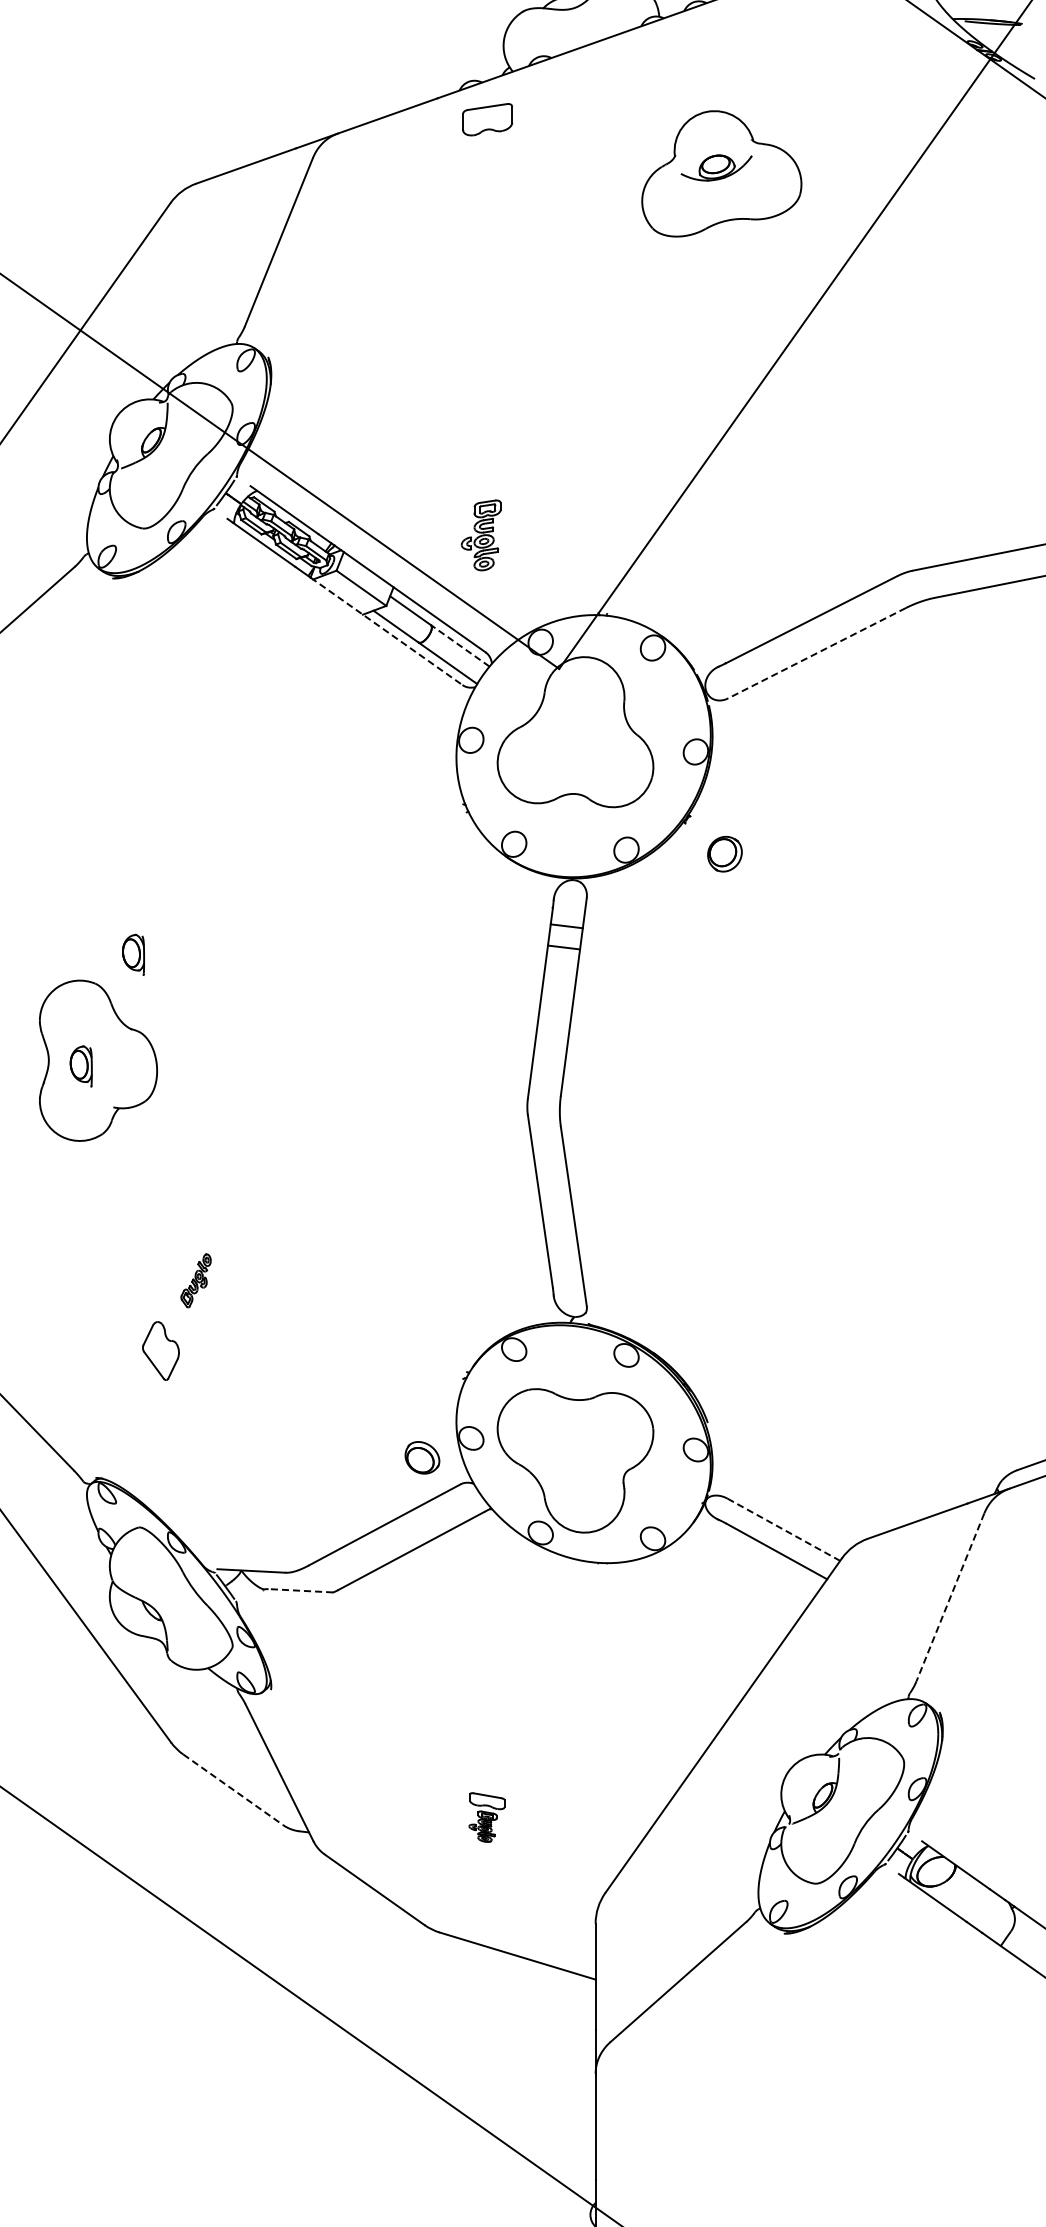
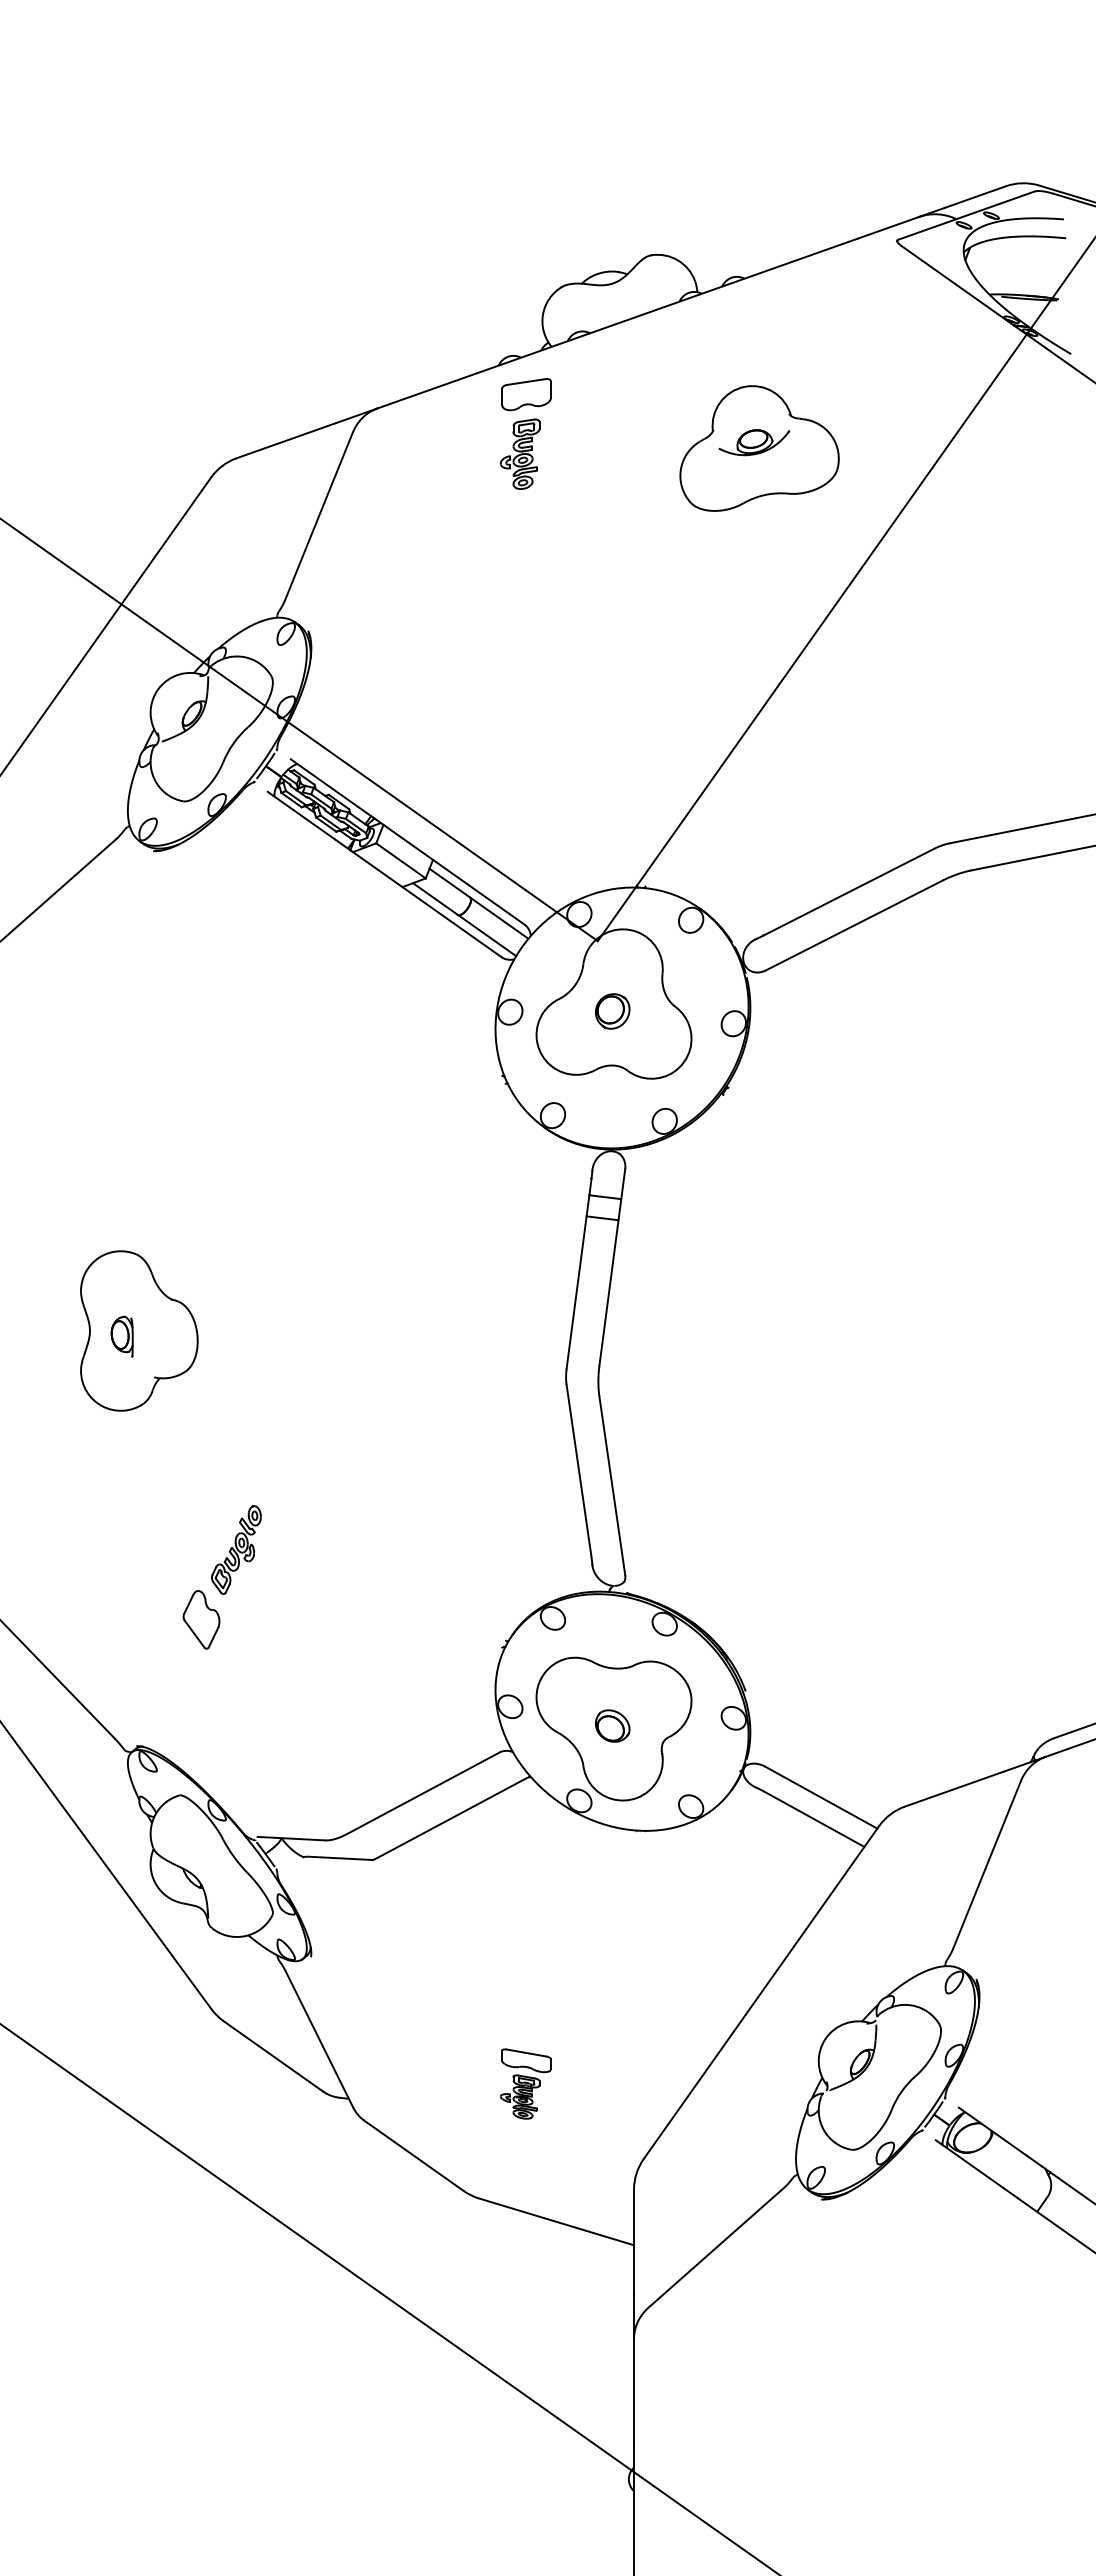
part: (480, 534) -> (519, 453), moved
line: (387, 632) -> (426, 904), dashed -> solid
line: (460, 646) -> (499, 918), dashed -> solid
line: (816, 653) -> (853, 925), dashed -> solid
part: (724, 854) -> (612, 1011), moved
part: (132, 954) -> (173, 1225), removed
part: (196, 1280) -> (236, 1549), size x1.67
part: (422, 1457) -> (612, 1725), moved
line: (784, 1529) -> (821, 1797), dashed -> solid
line: (301, 1590) -> (341, 1858), dashed -> solid
line: (949, 1597) -> (986, 1865), dashed -> solid
line: (233, 1789) -> (273, 2056), dashed -> solid
part: (486, 1817) -> (525, 2083), size x1.43

